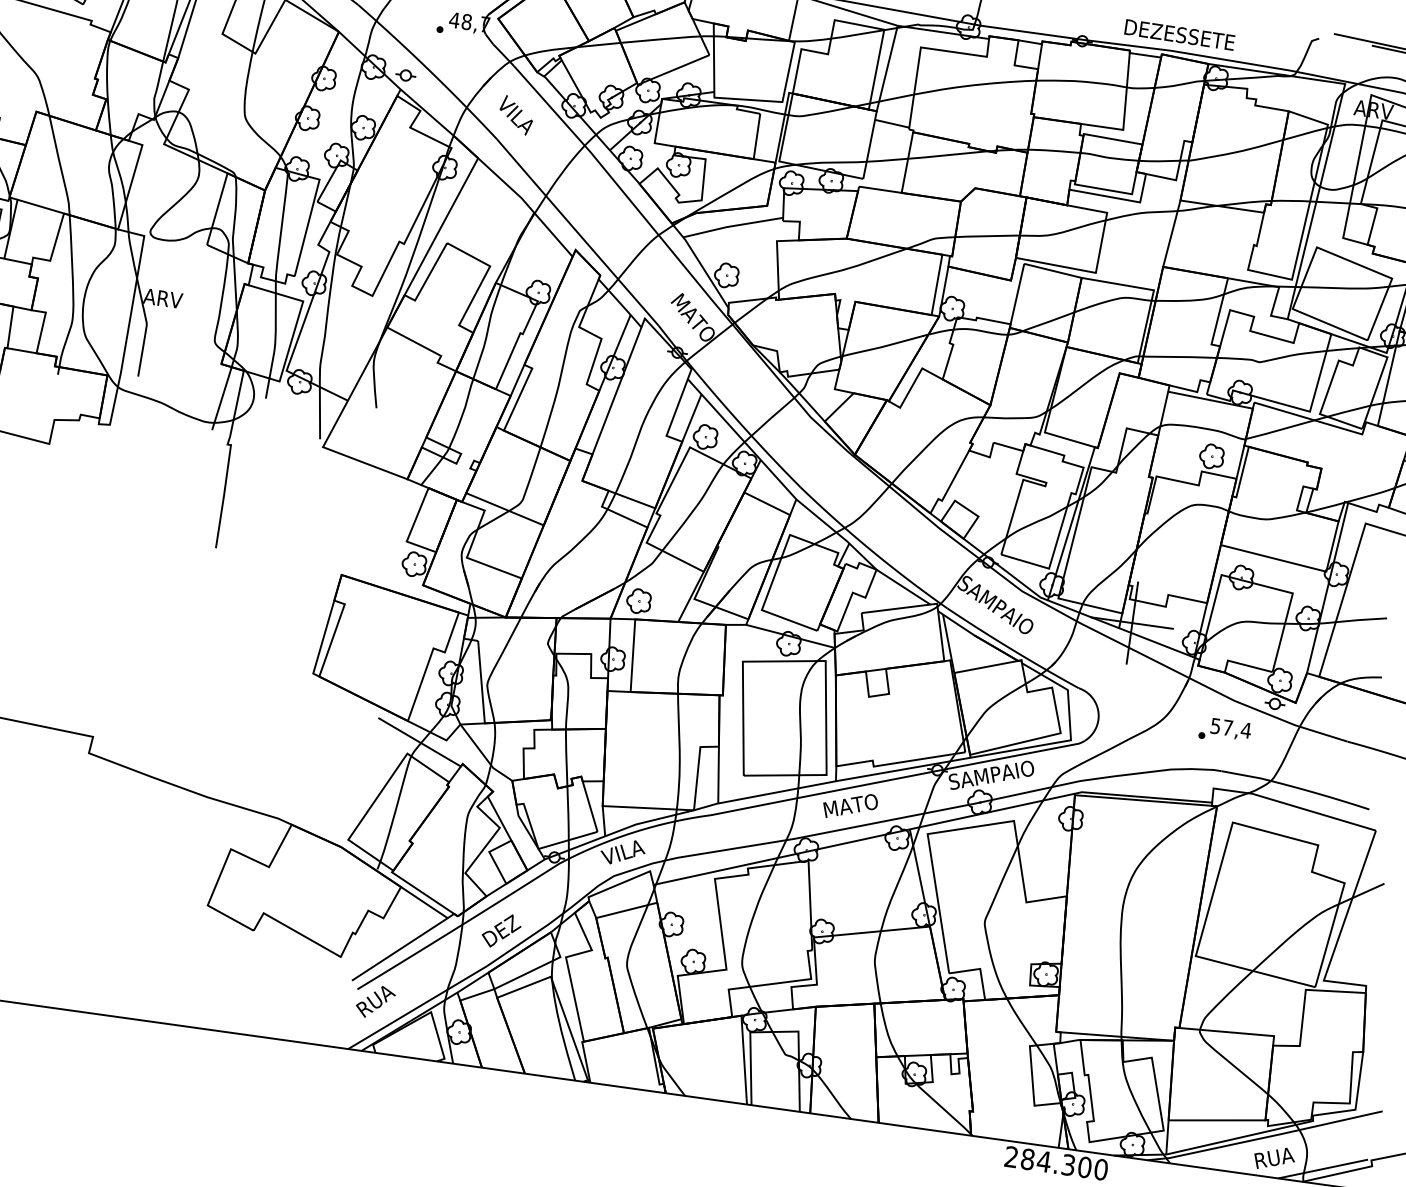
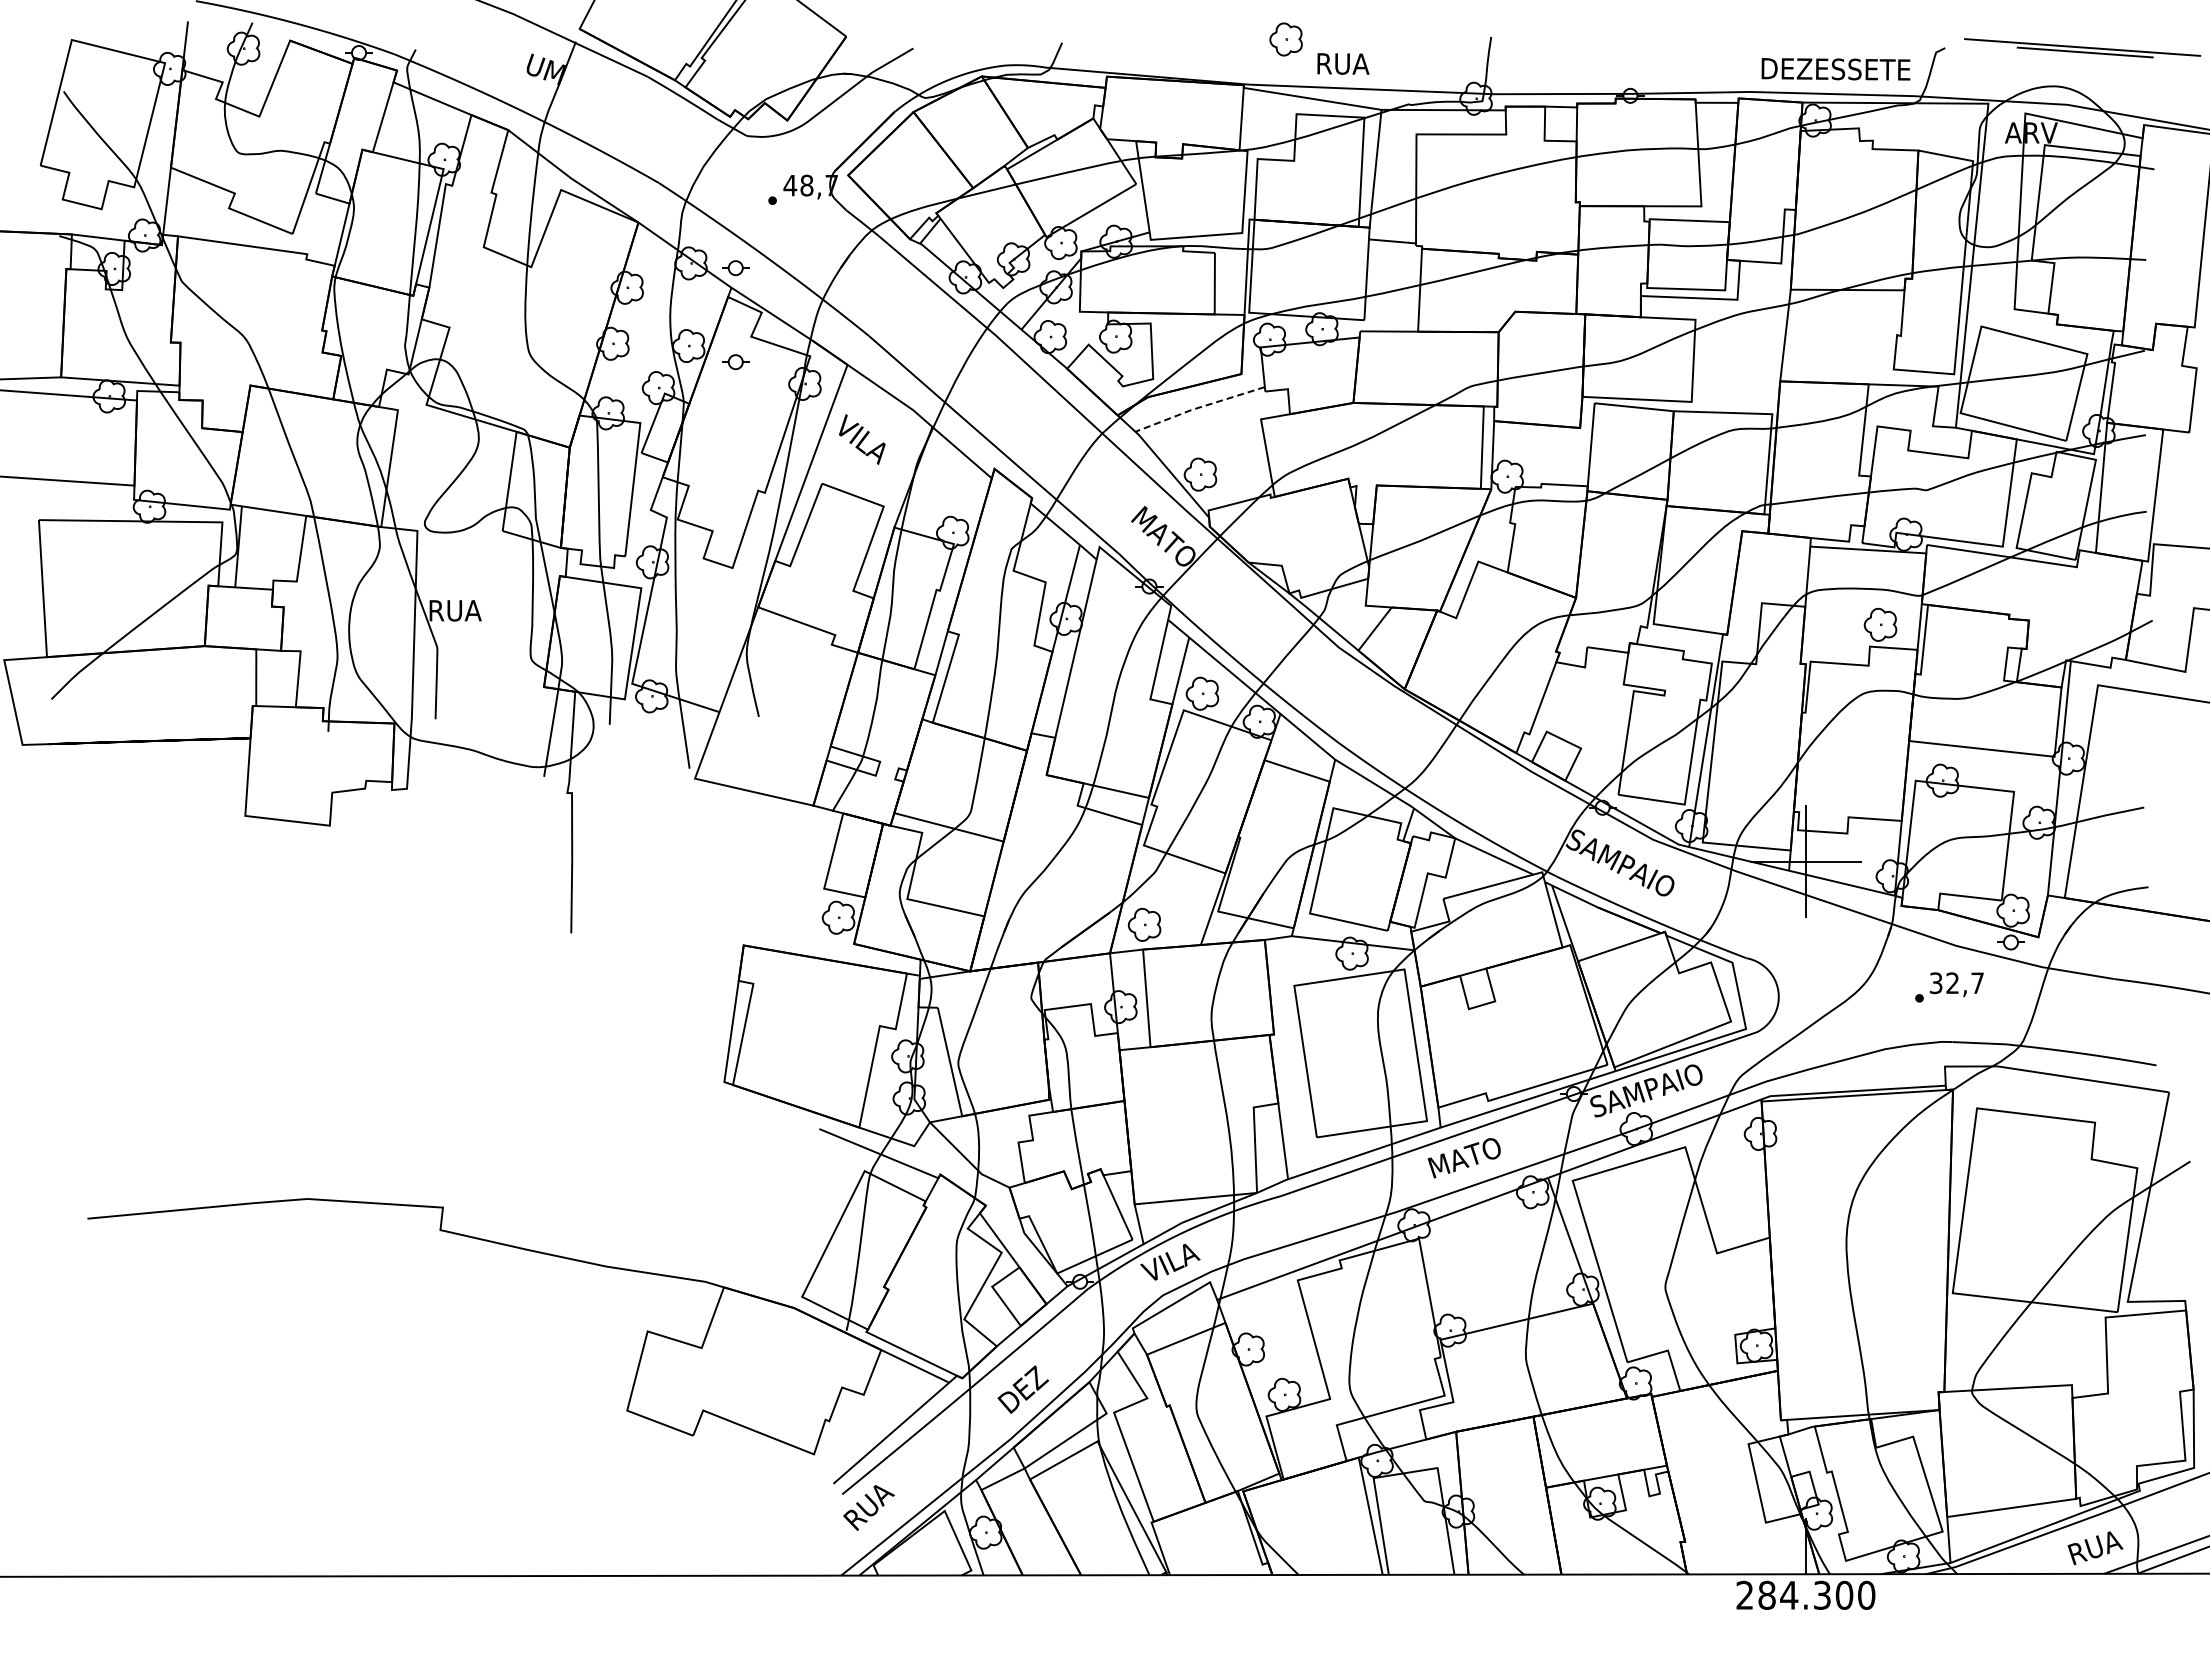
text: (1179, 35) -> (1835, 69), moved
text: (516, 115) -> (862, 439), moved
part: (395, 144) -> (735, 362), added
line: (732, 225) -> (1198, 407), solid -> dashed
text: (163, 298) -> (454, 610), ARV -> RUA
text: (1231, 727) -> (1957, 982), 57,4 -> 32,7

